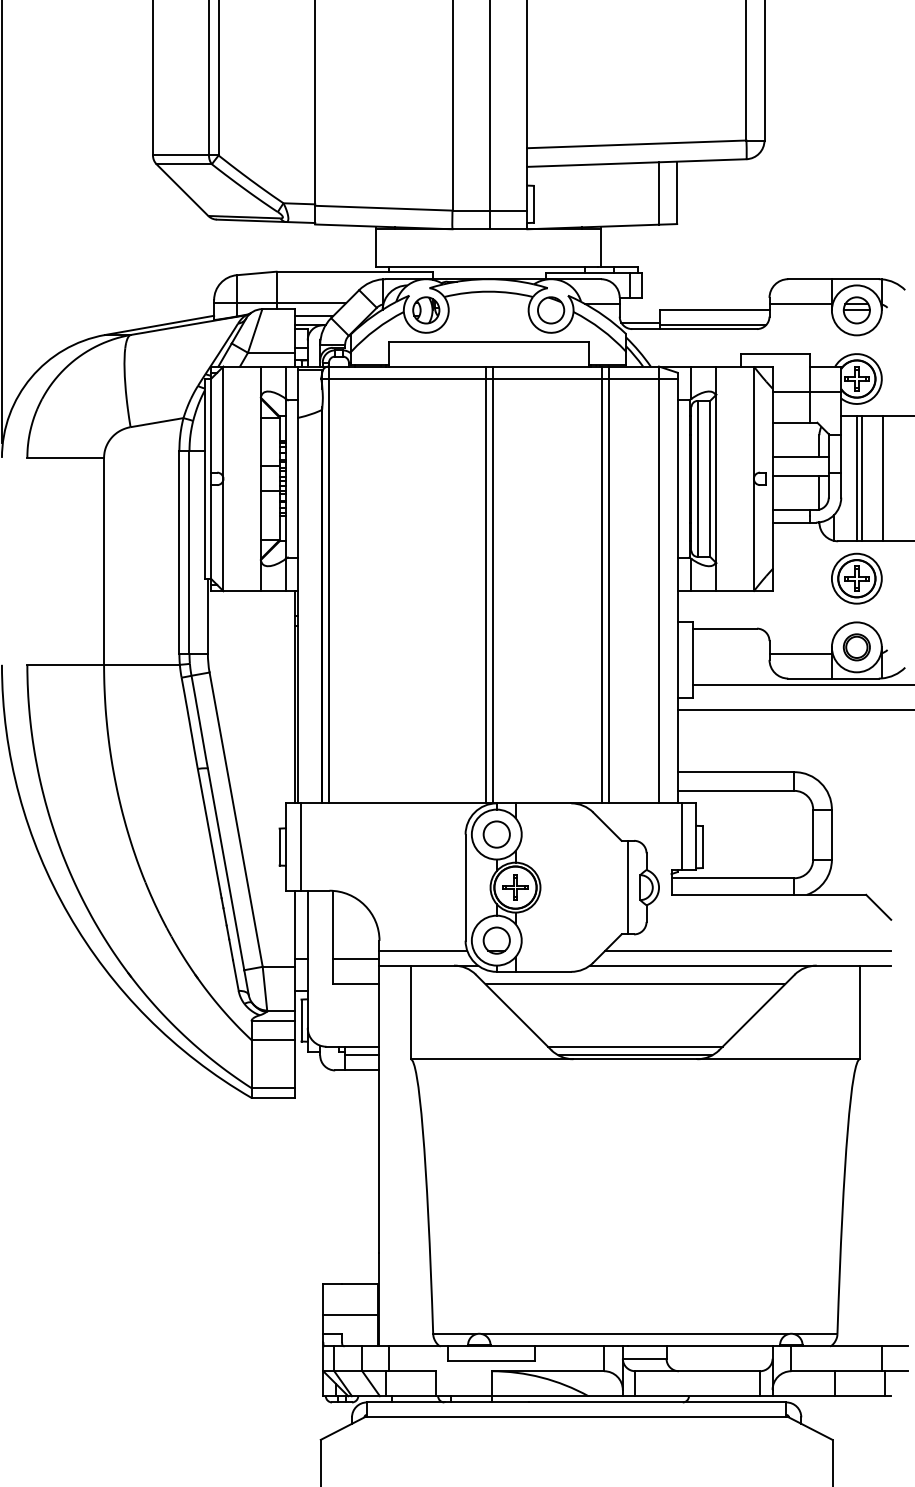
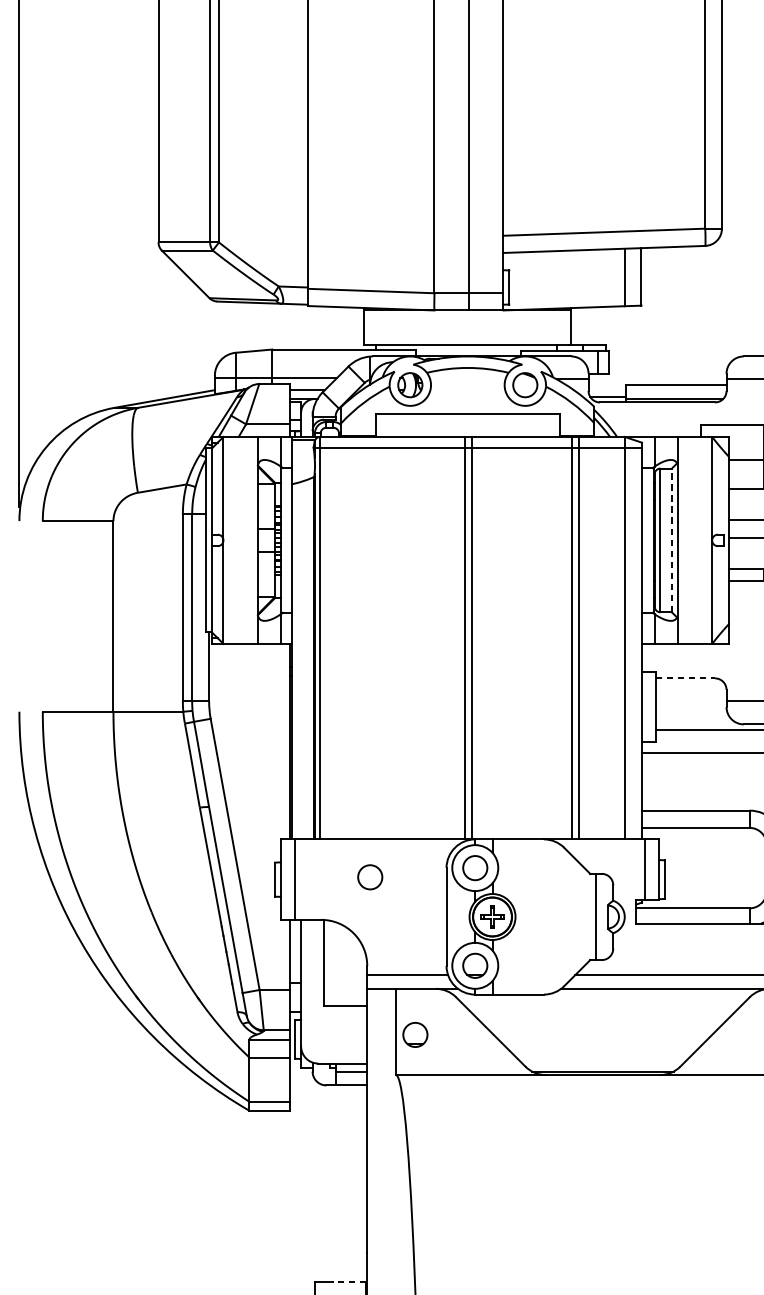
line: (710, 478) -> (672, 540), solid -> dashed
line: (725, 628) -> (685, 678), solid -> dashed
circle: (382, 844) -> (369, 877), added
line: (355, 959) -> (345, 983), removed
line: (635, 984) -> (603, 1006), removed
part: (431, 1015) -> (415, 1034), added
line: (634, 1046) -> (602, 1063), removed
line: (359, 1283) -> (348, 1281), solid -> dashed

